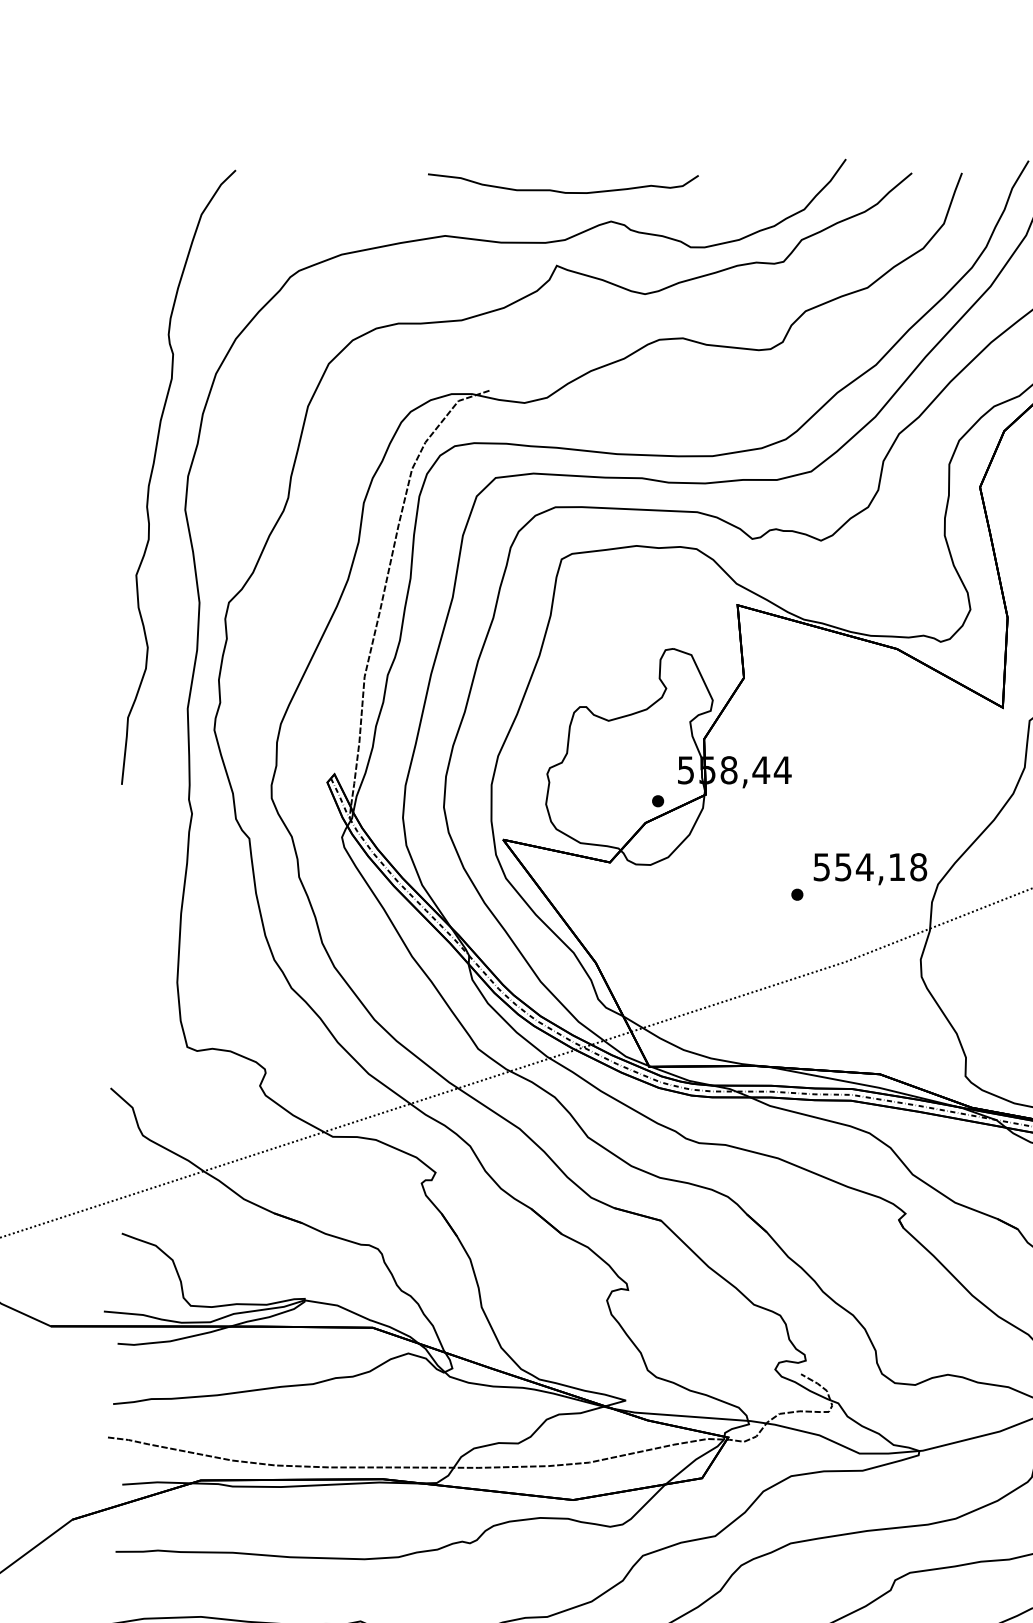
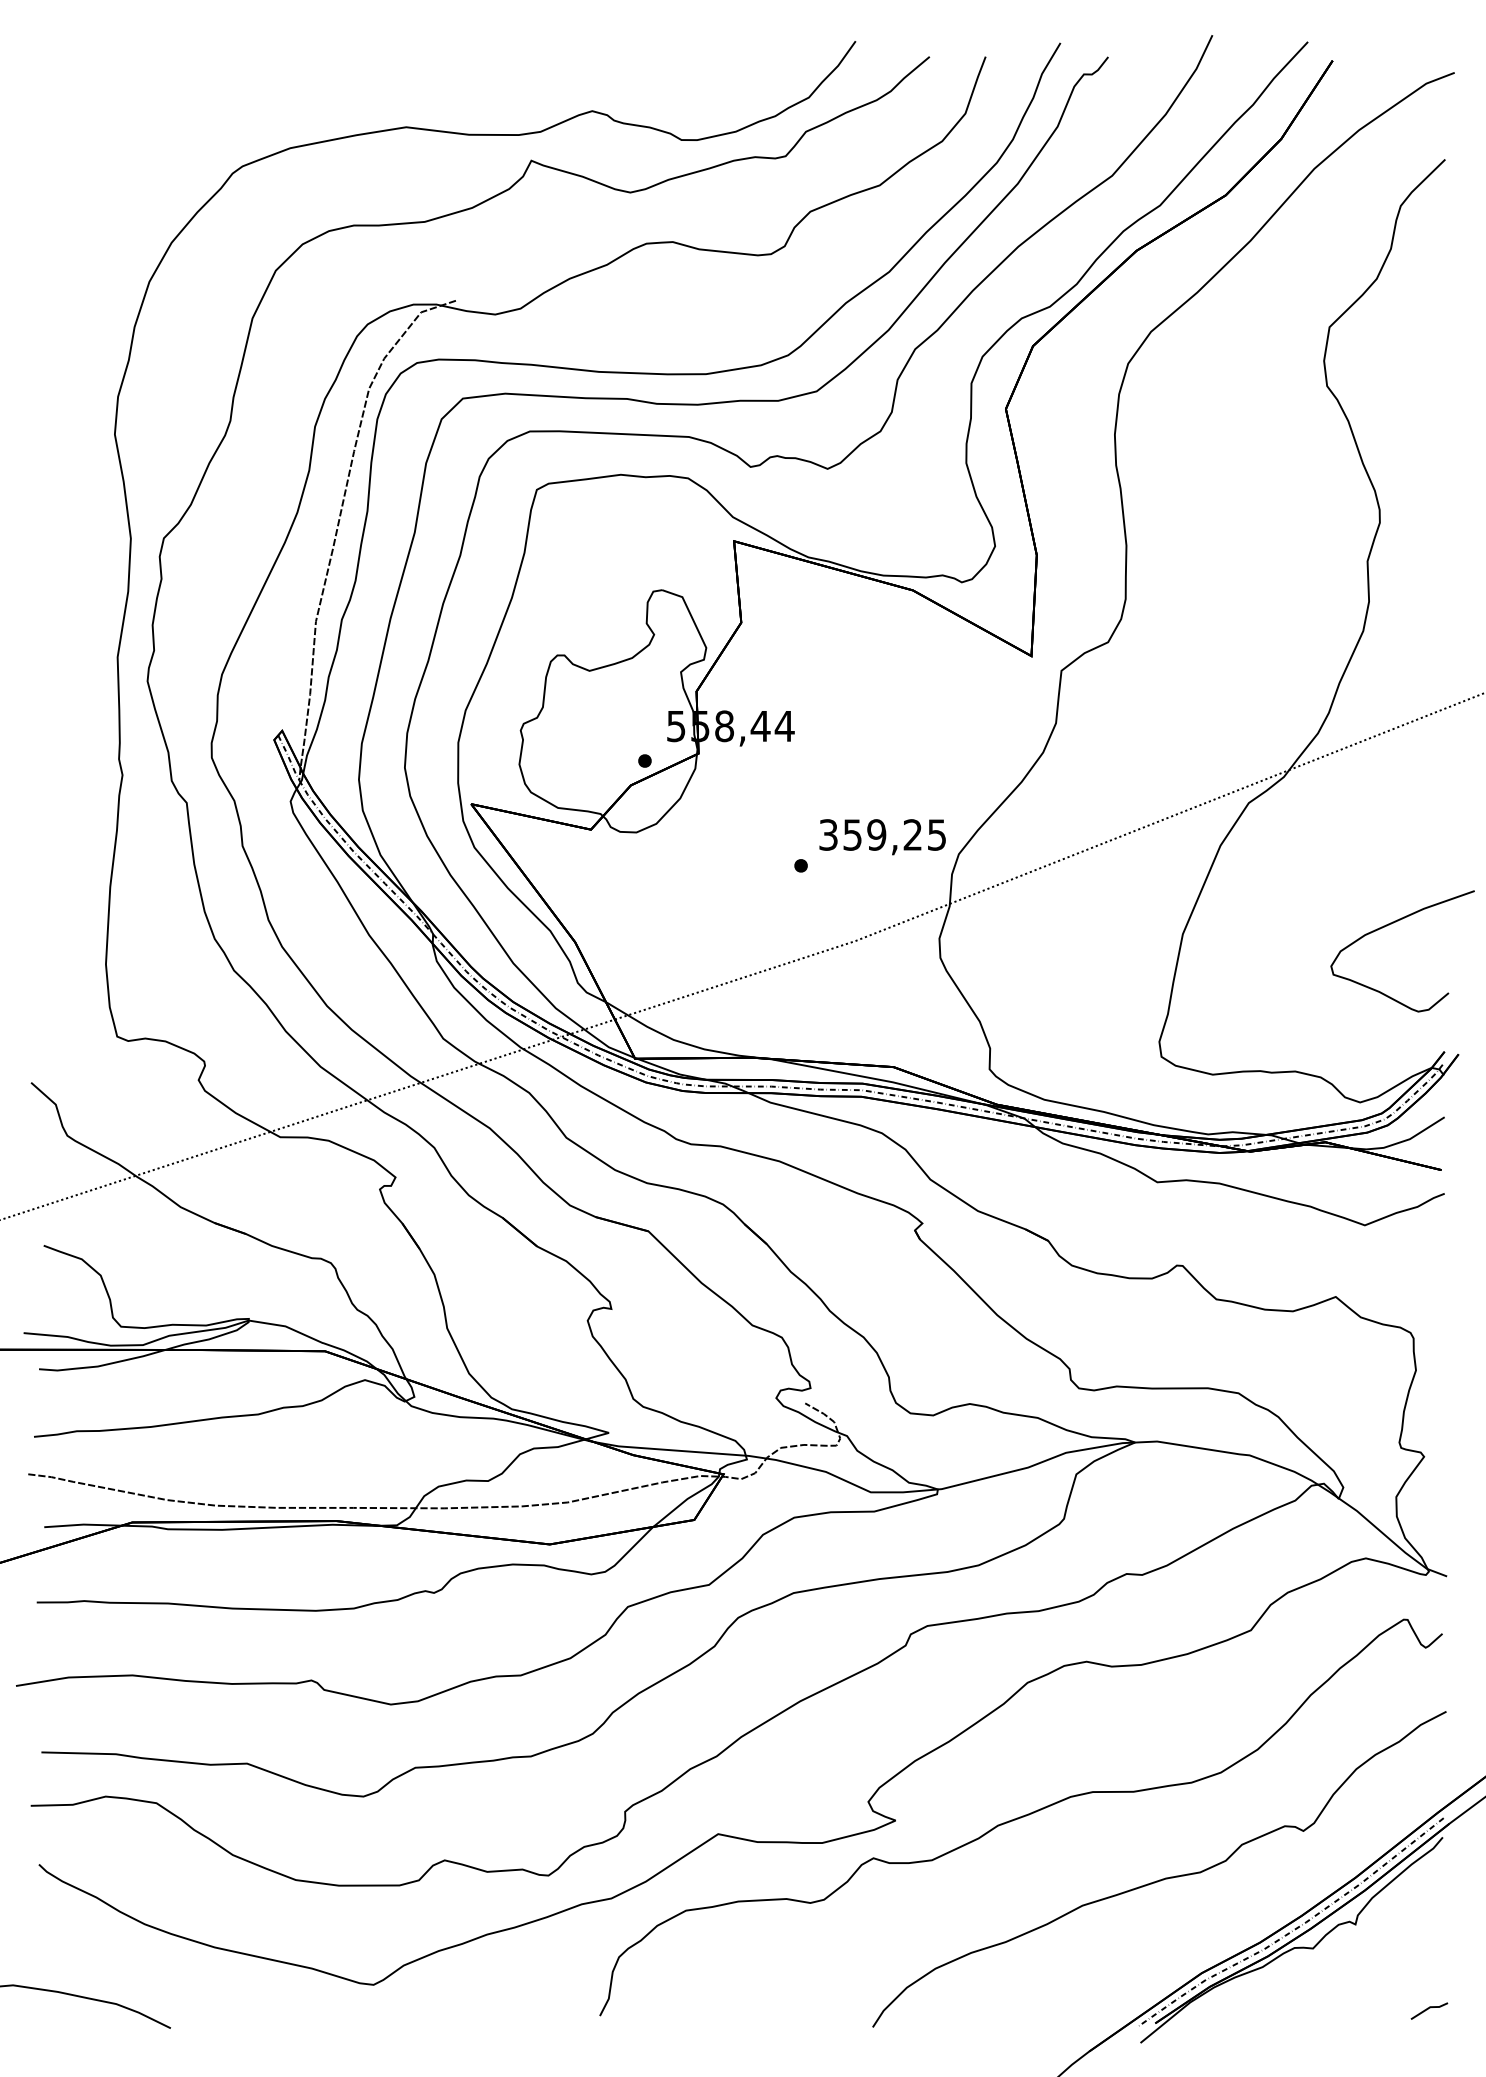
curve: (563, 191) -> (538, 77), removed
curve: (153, 468) -> (79, 388), removed
text: (870, 866) -> (883, 834), 554,18 -> 359,25

